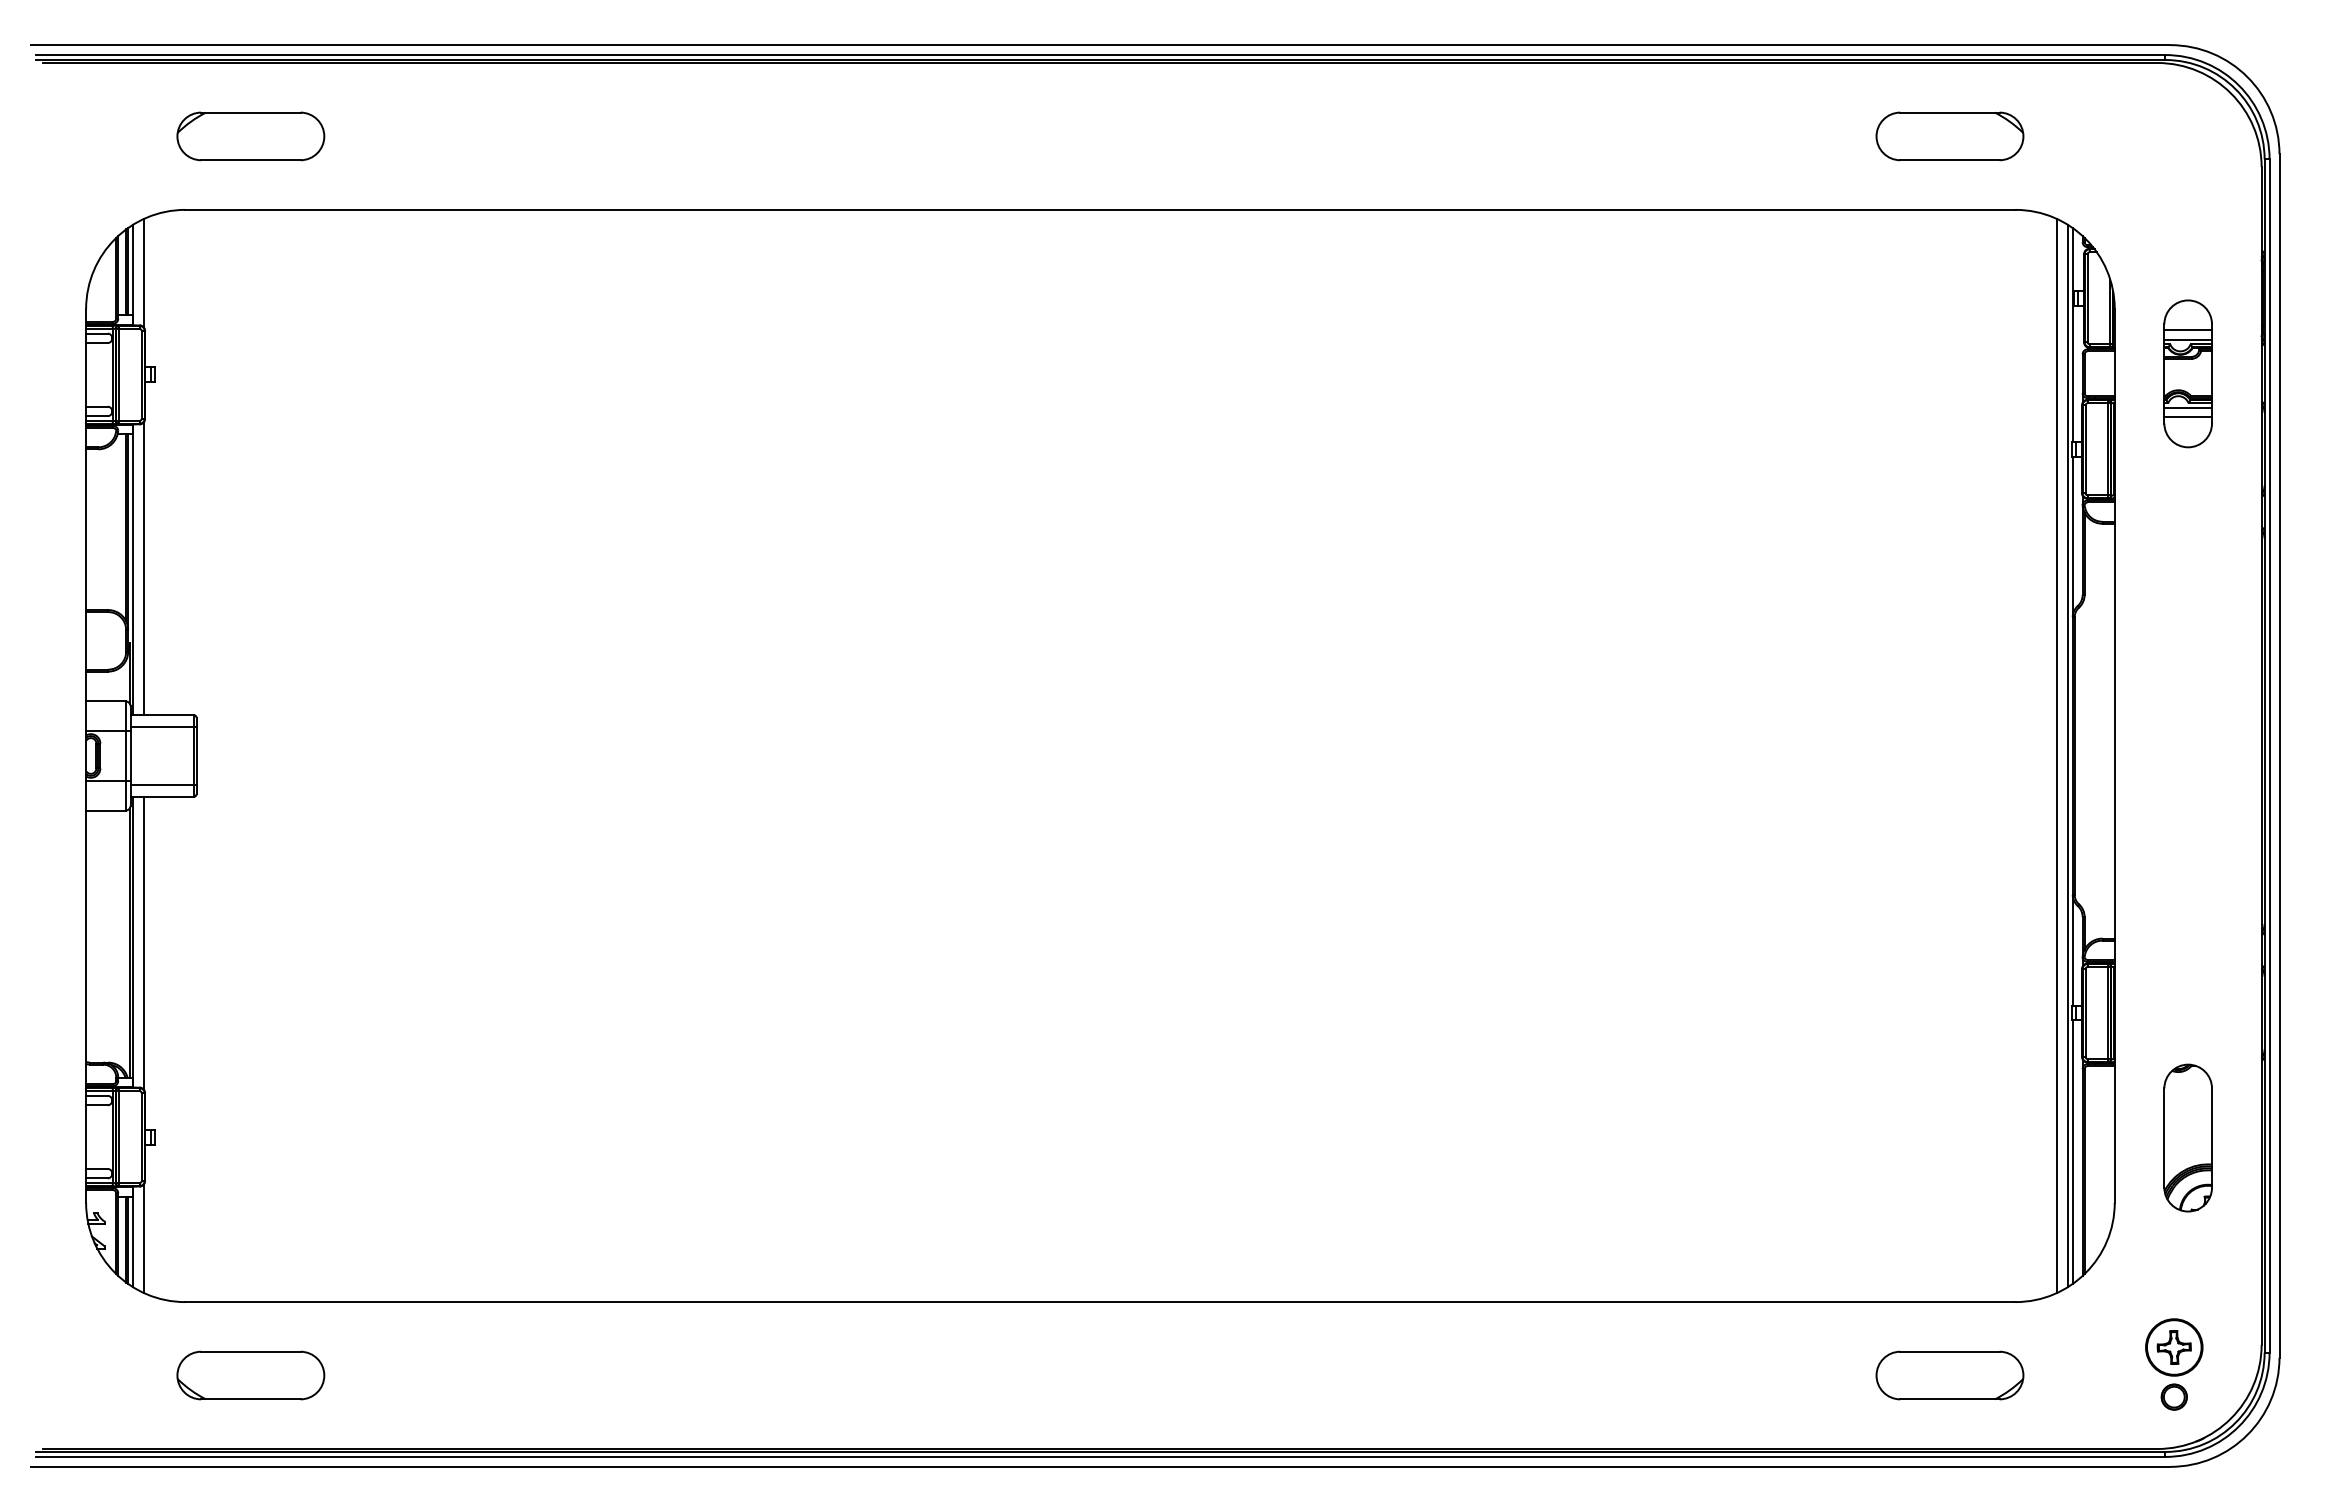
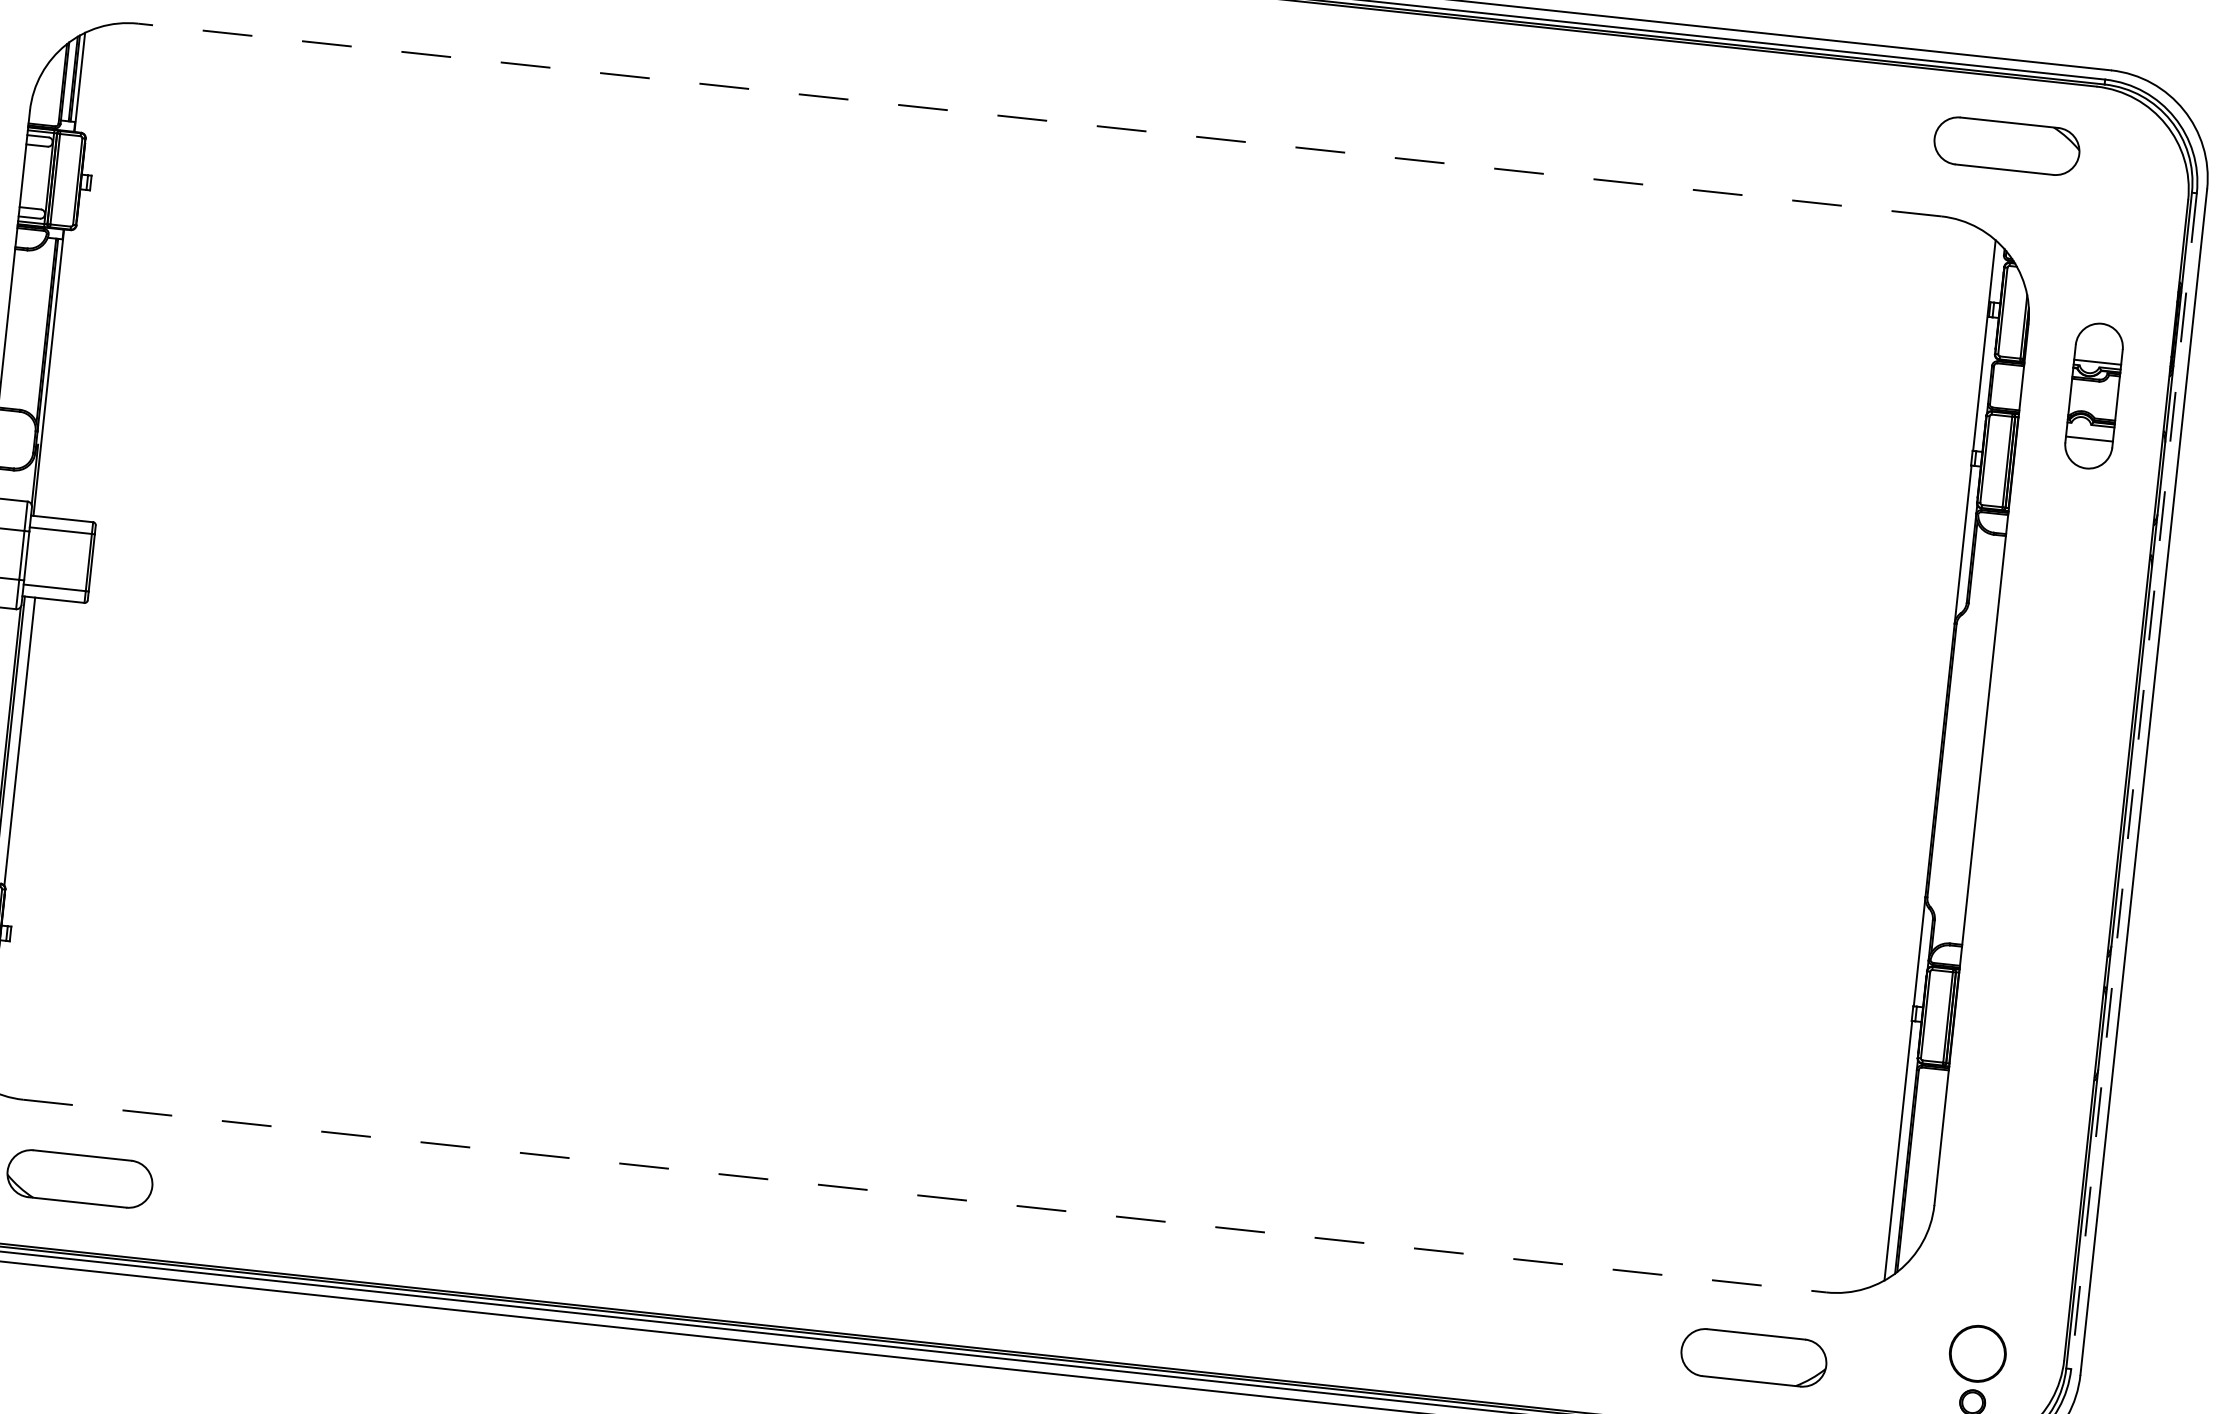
part: (1949, 136) -> (2006, 146), moved
line: (1099, 209) -> (1038, 119), solid -> dashed
line: (143, 273) -> (90, 81), removed
line: (2188, 330) -> (2098, 353), removed
line: (2188, 408) -> (2090, 430), removed
line: (143, 568) -> (59, 372), removed
line: (2057, 755) -> (1925, 758), removed
line: (2067, 755) -> (1934, 759), removed
line: (2269, 755) -> (2133, 780), solid -> dashed
part: (2187, 1137) -> (2012, 1148), removed
line: (1100, 1302) -> (924, 1196), solid -> dashed
part: (2173, 1347) -> (1977, 1353), removed

